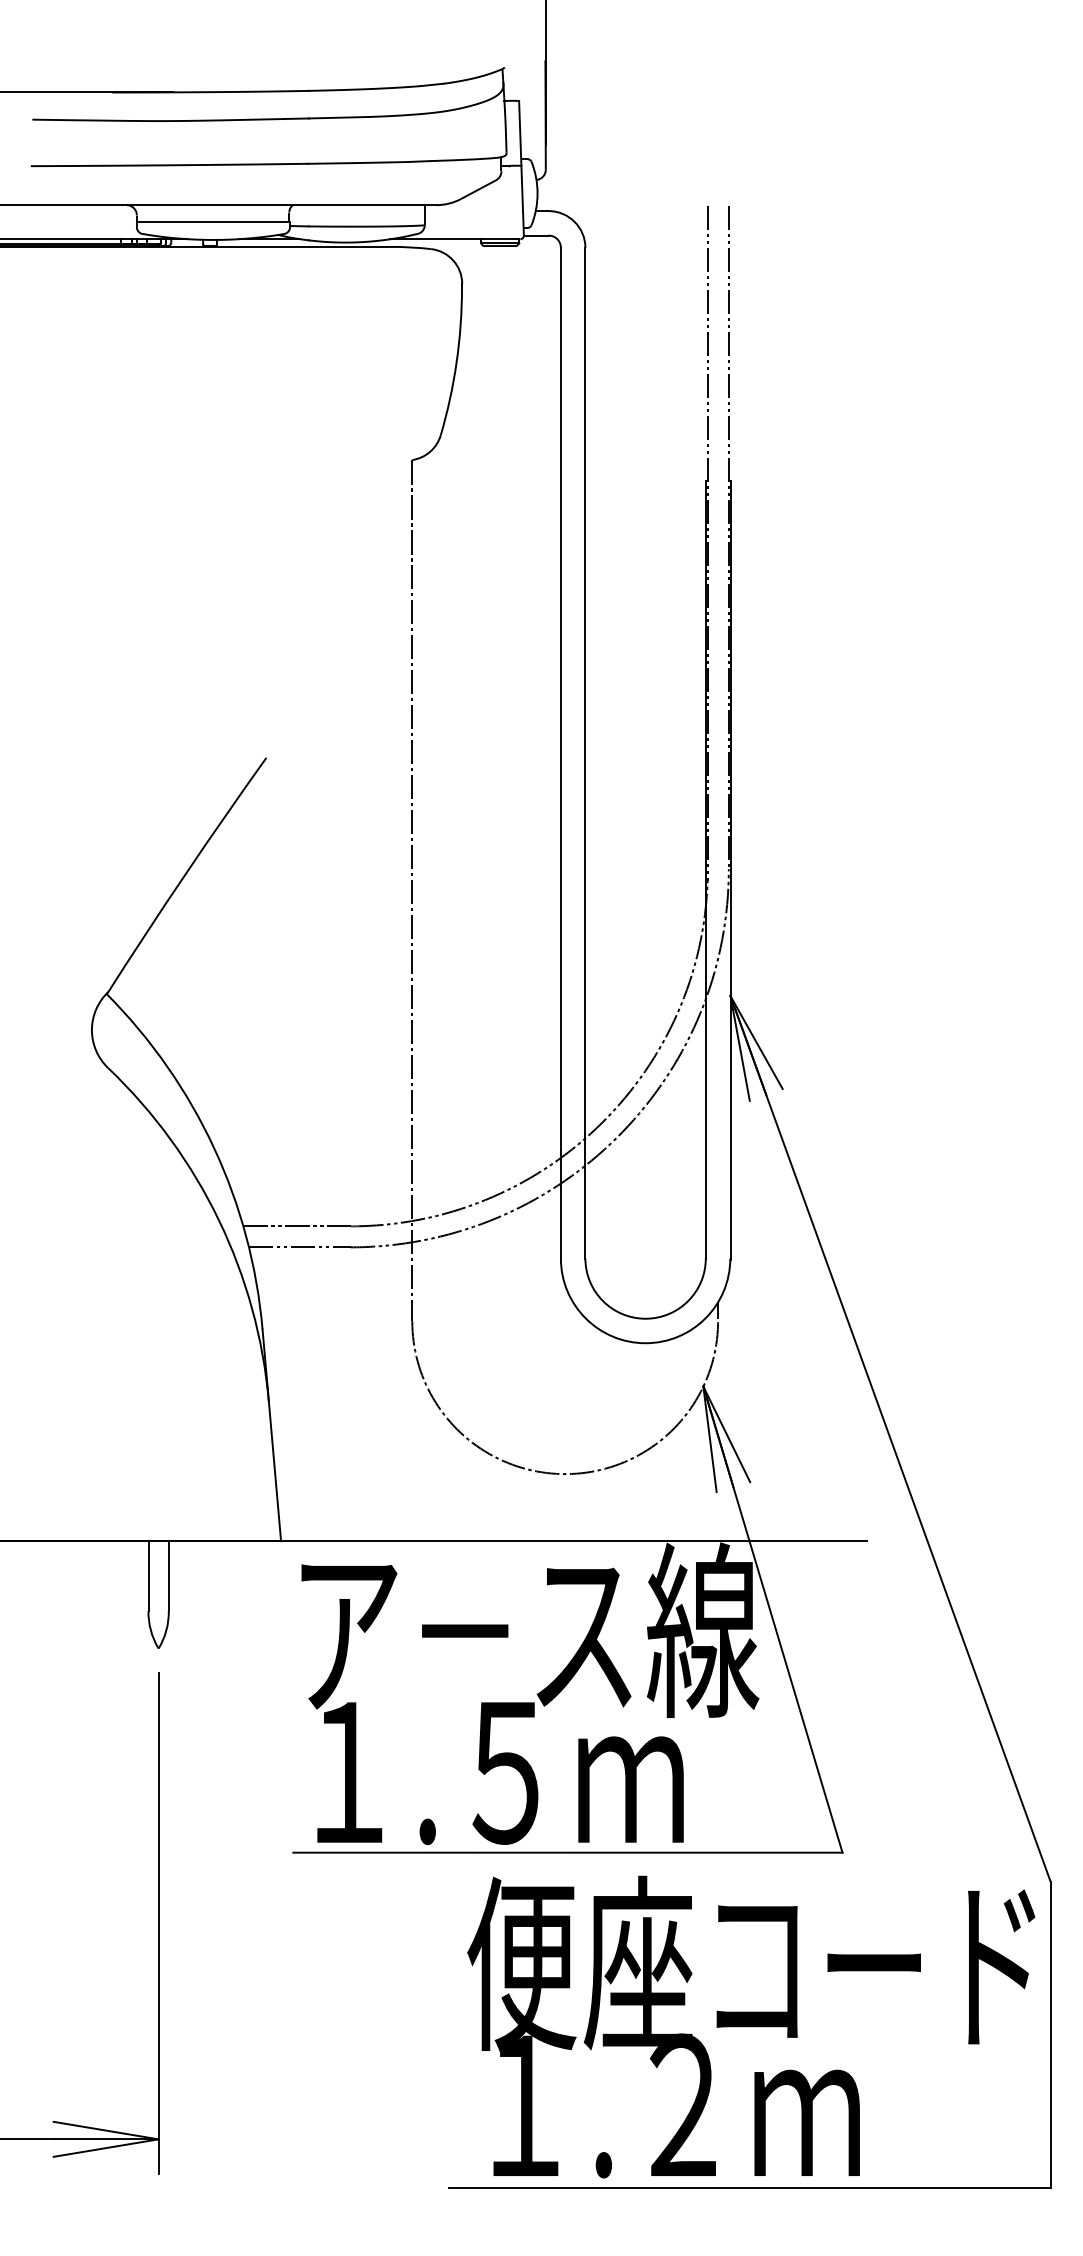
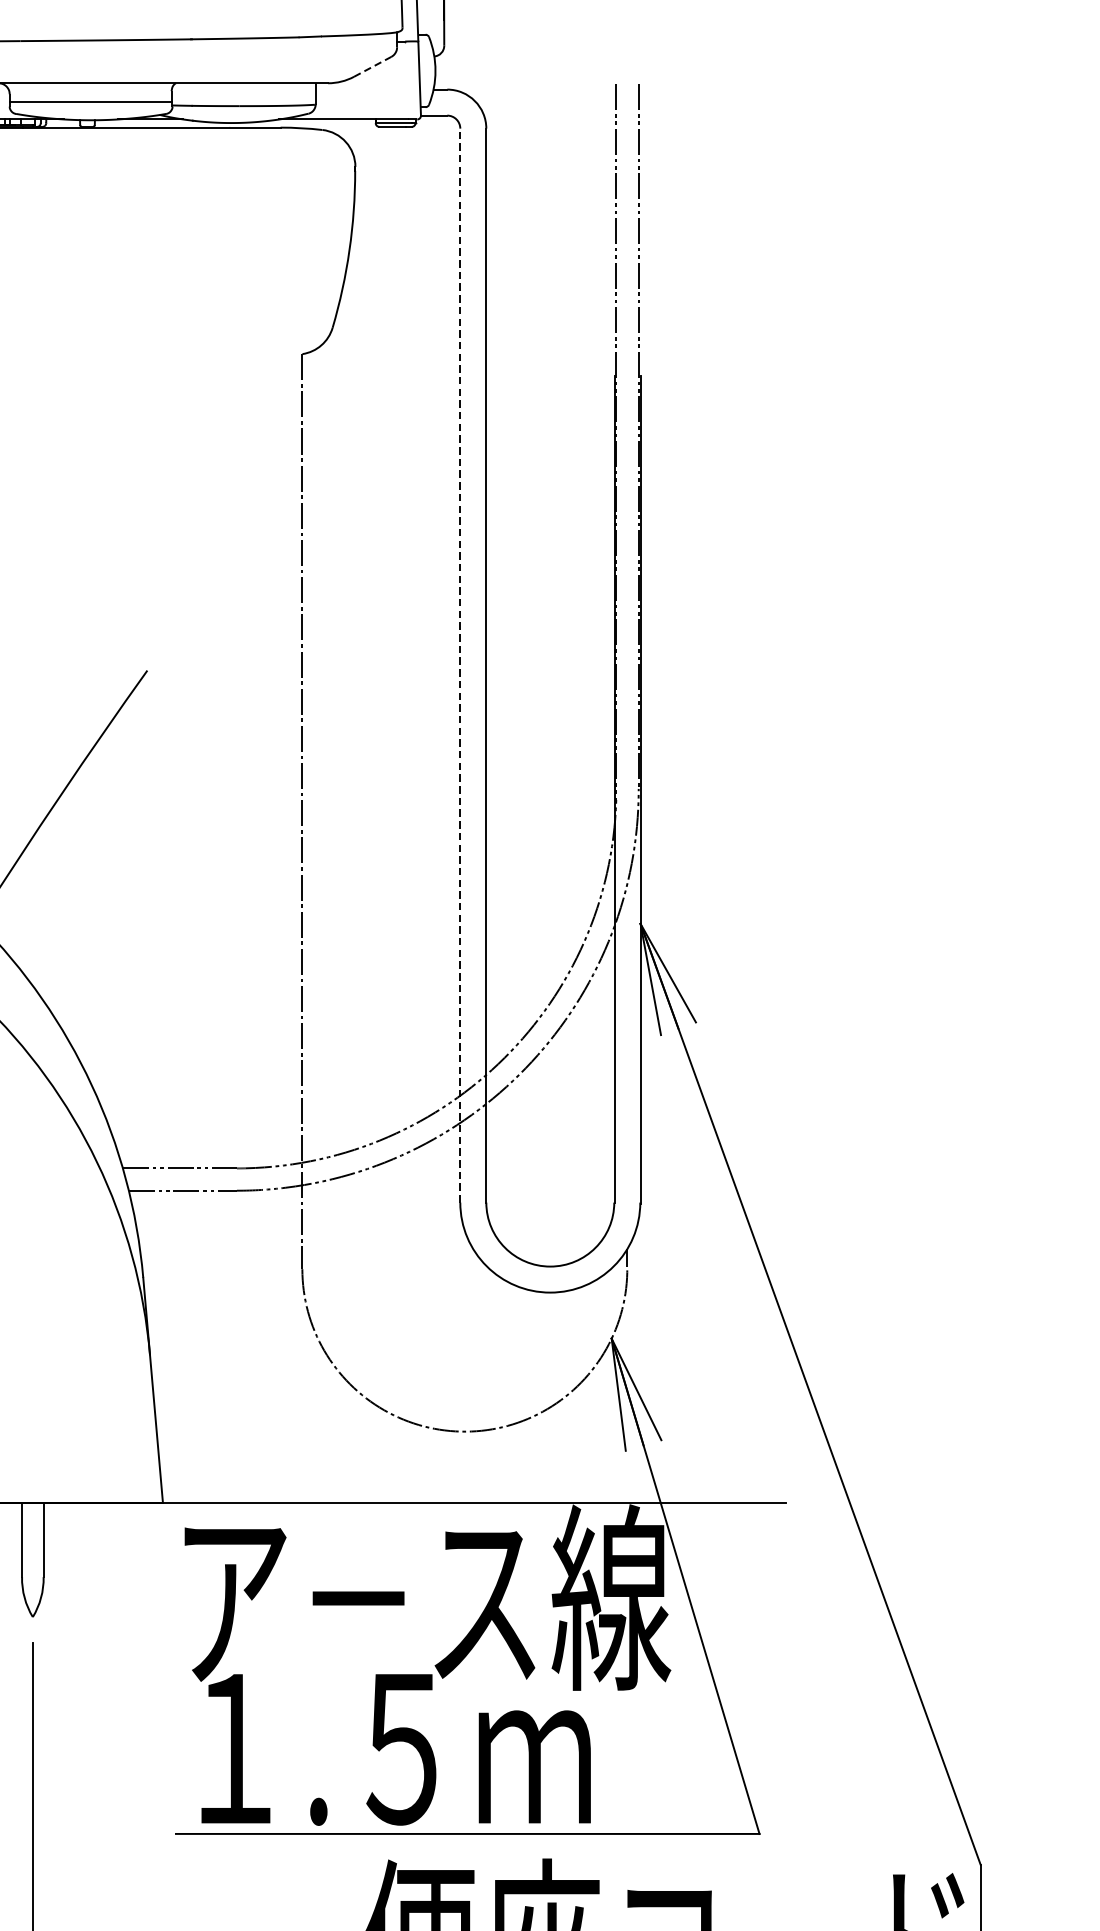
line: (478, 189) -> (372, 66), solid -> dashed
line: (560, 752) -> (459, 664), solid -> dashed

